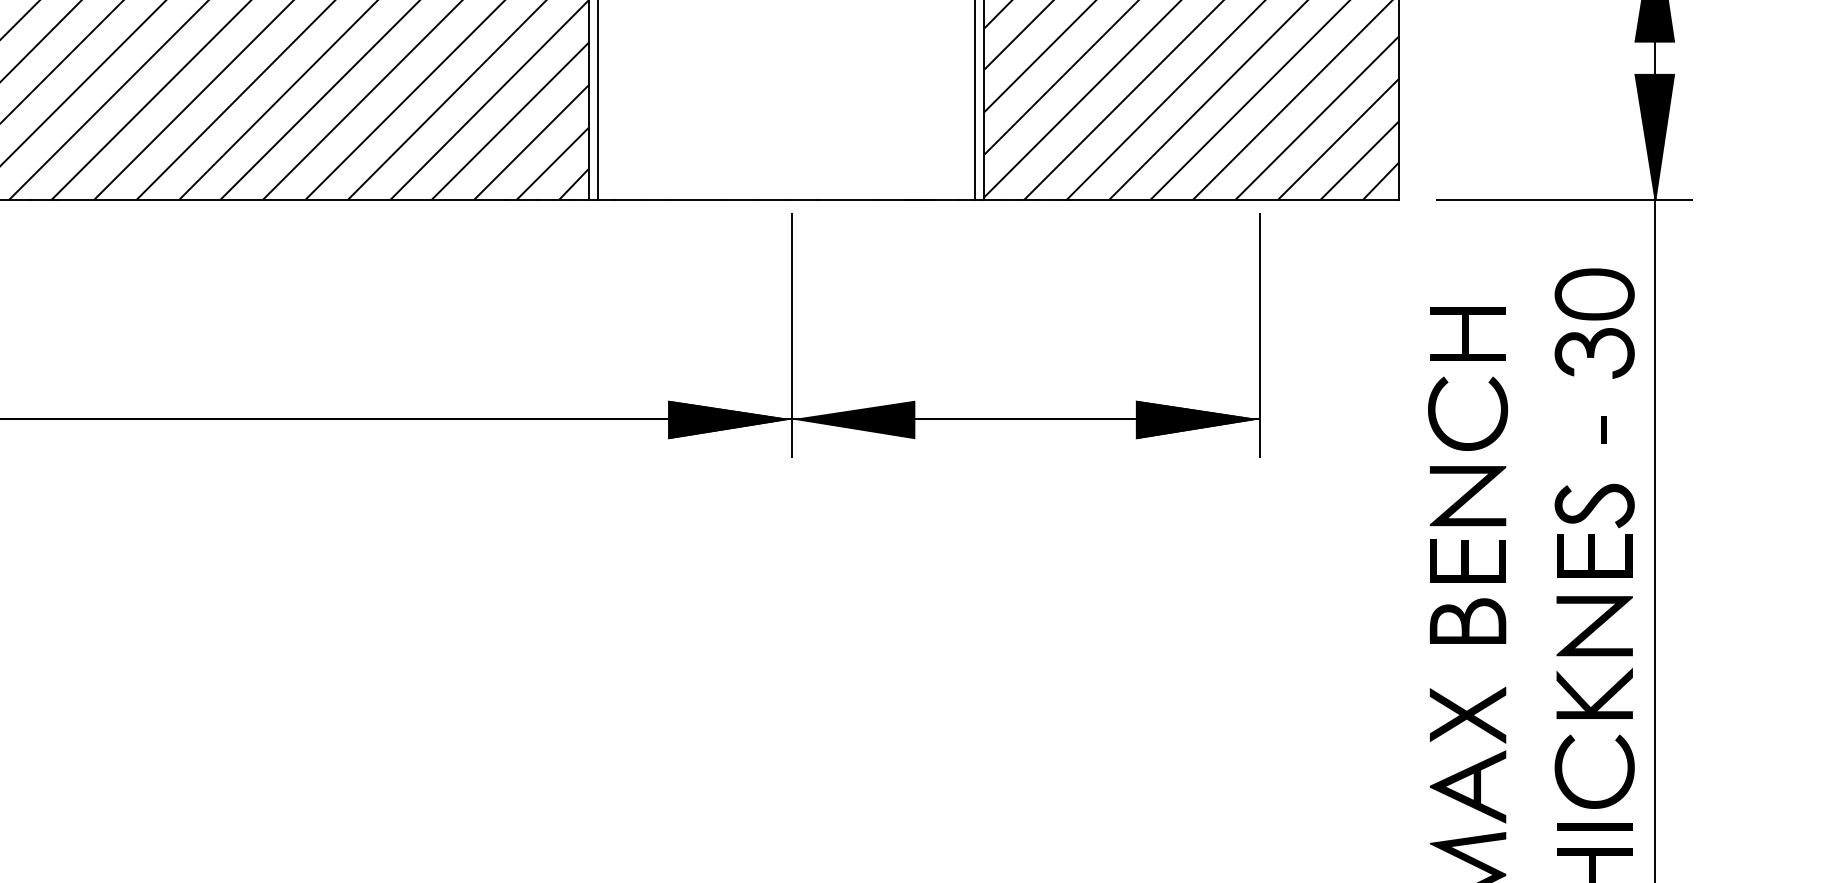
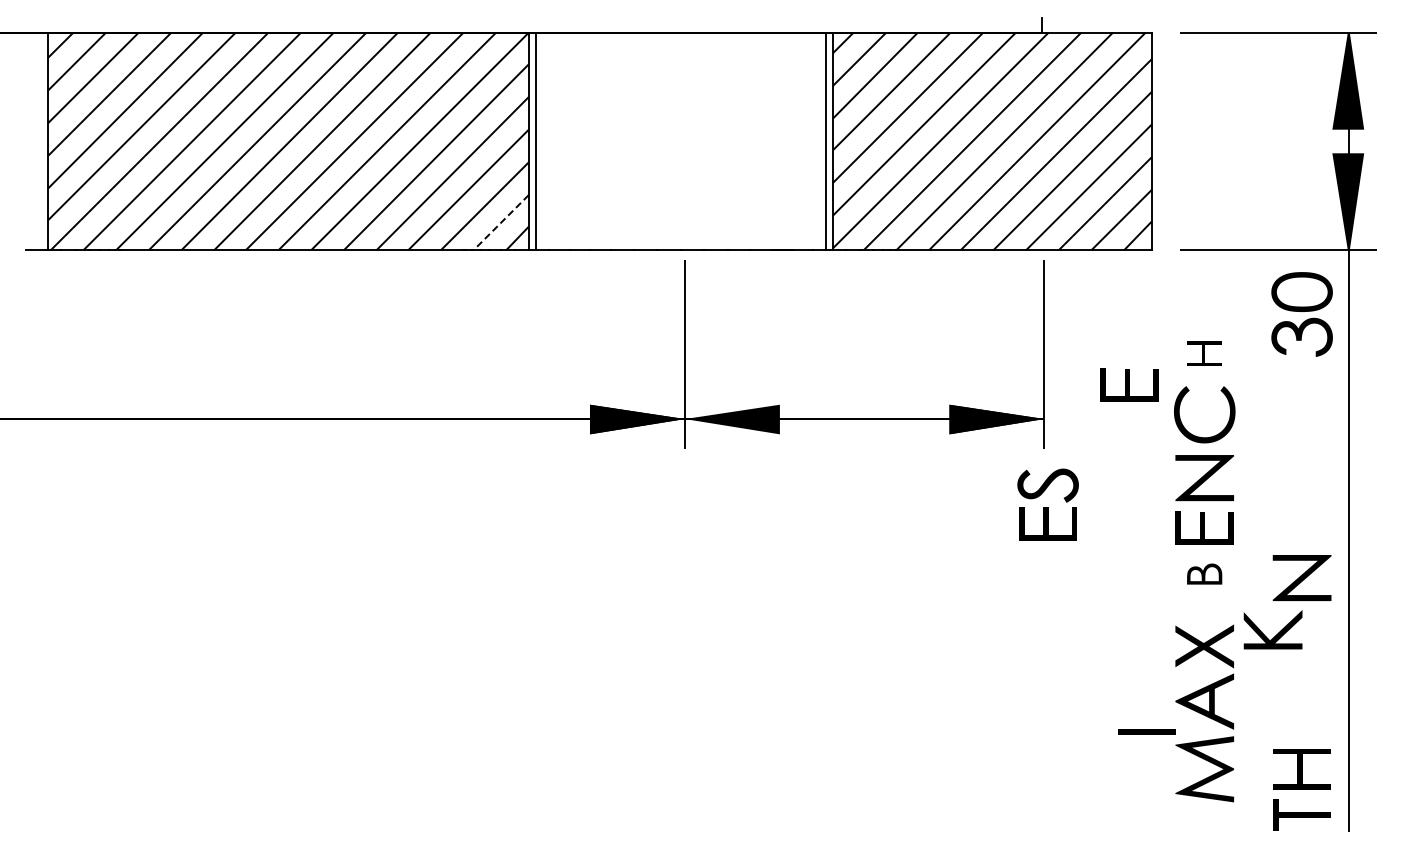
line: (551, 164) -> (500, 223), solid -> dashed
part: (1593, 323) -> (1301, 314), moved
part: (1467, 334) -> (1204, 353), size x0.6
part: (1370, 374) -> (1129, 384), added
line: (1604, 429) -> (1309, 426), removed
part: (1593, 530) -> (1047, 504), moved
part: (1467, 620) -> (1204, 573), size x0.6
part: (1600, 698) -> (1277, 633), moved
fill: (1593, 771) -> (1301, 689), removed
part: (1593, 825) -> (1146, 731), moved

